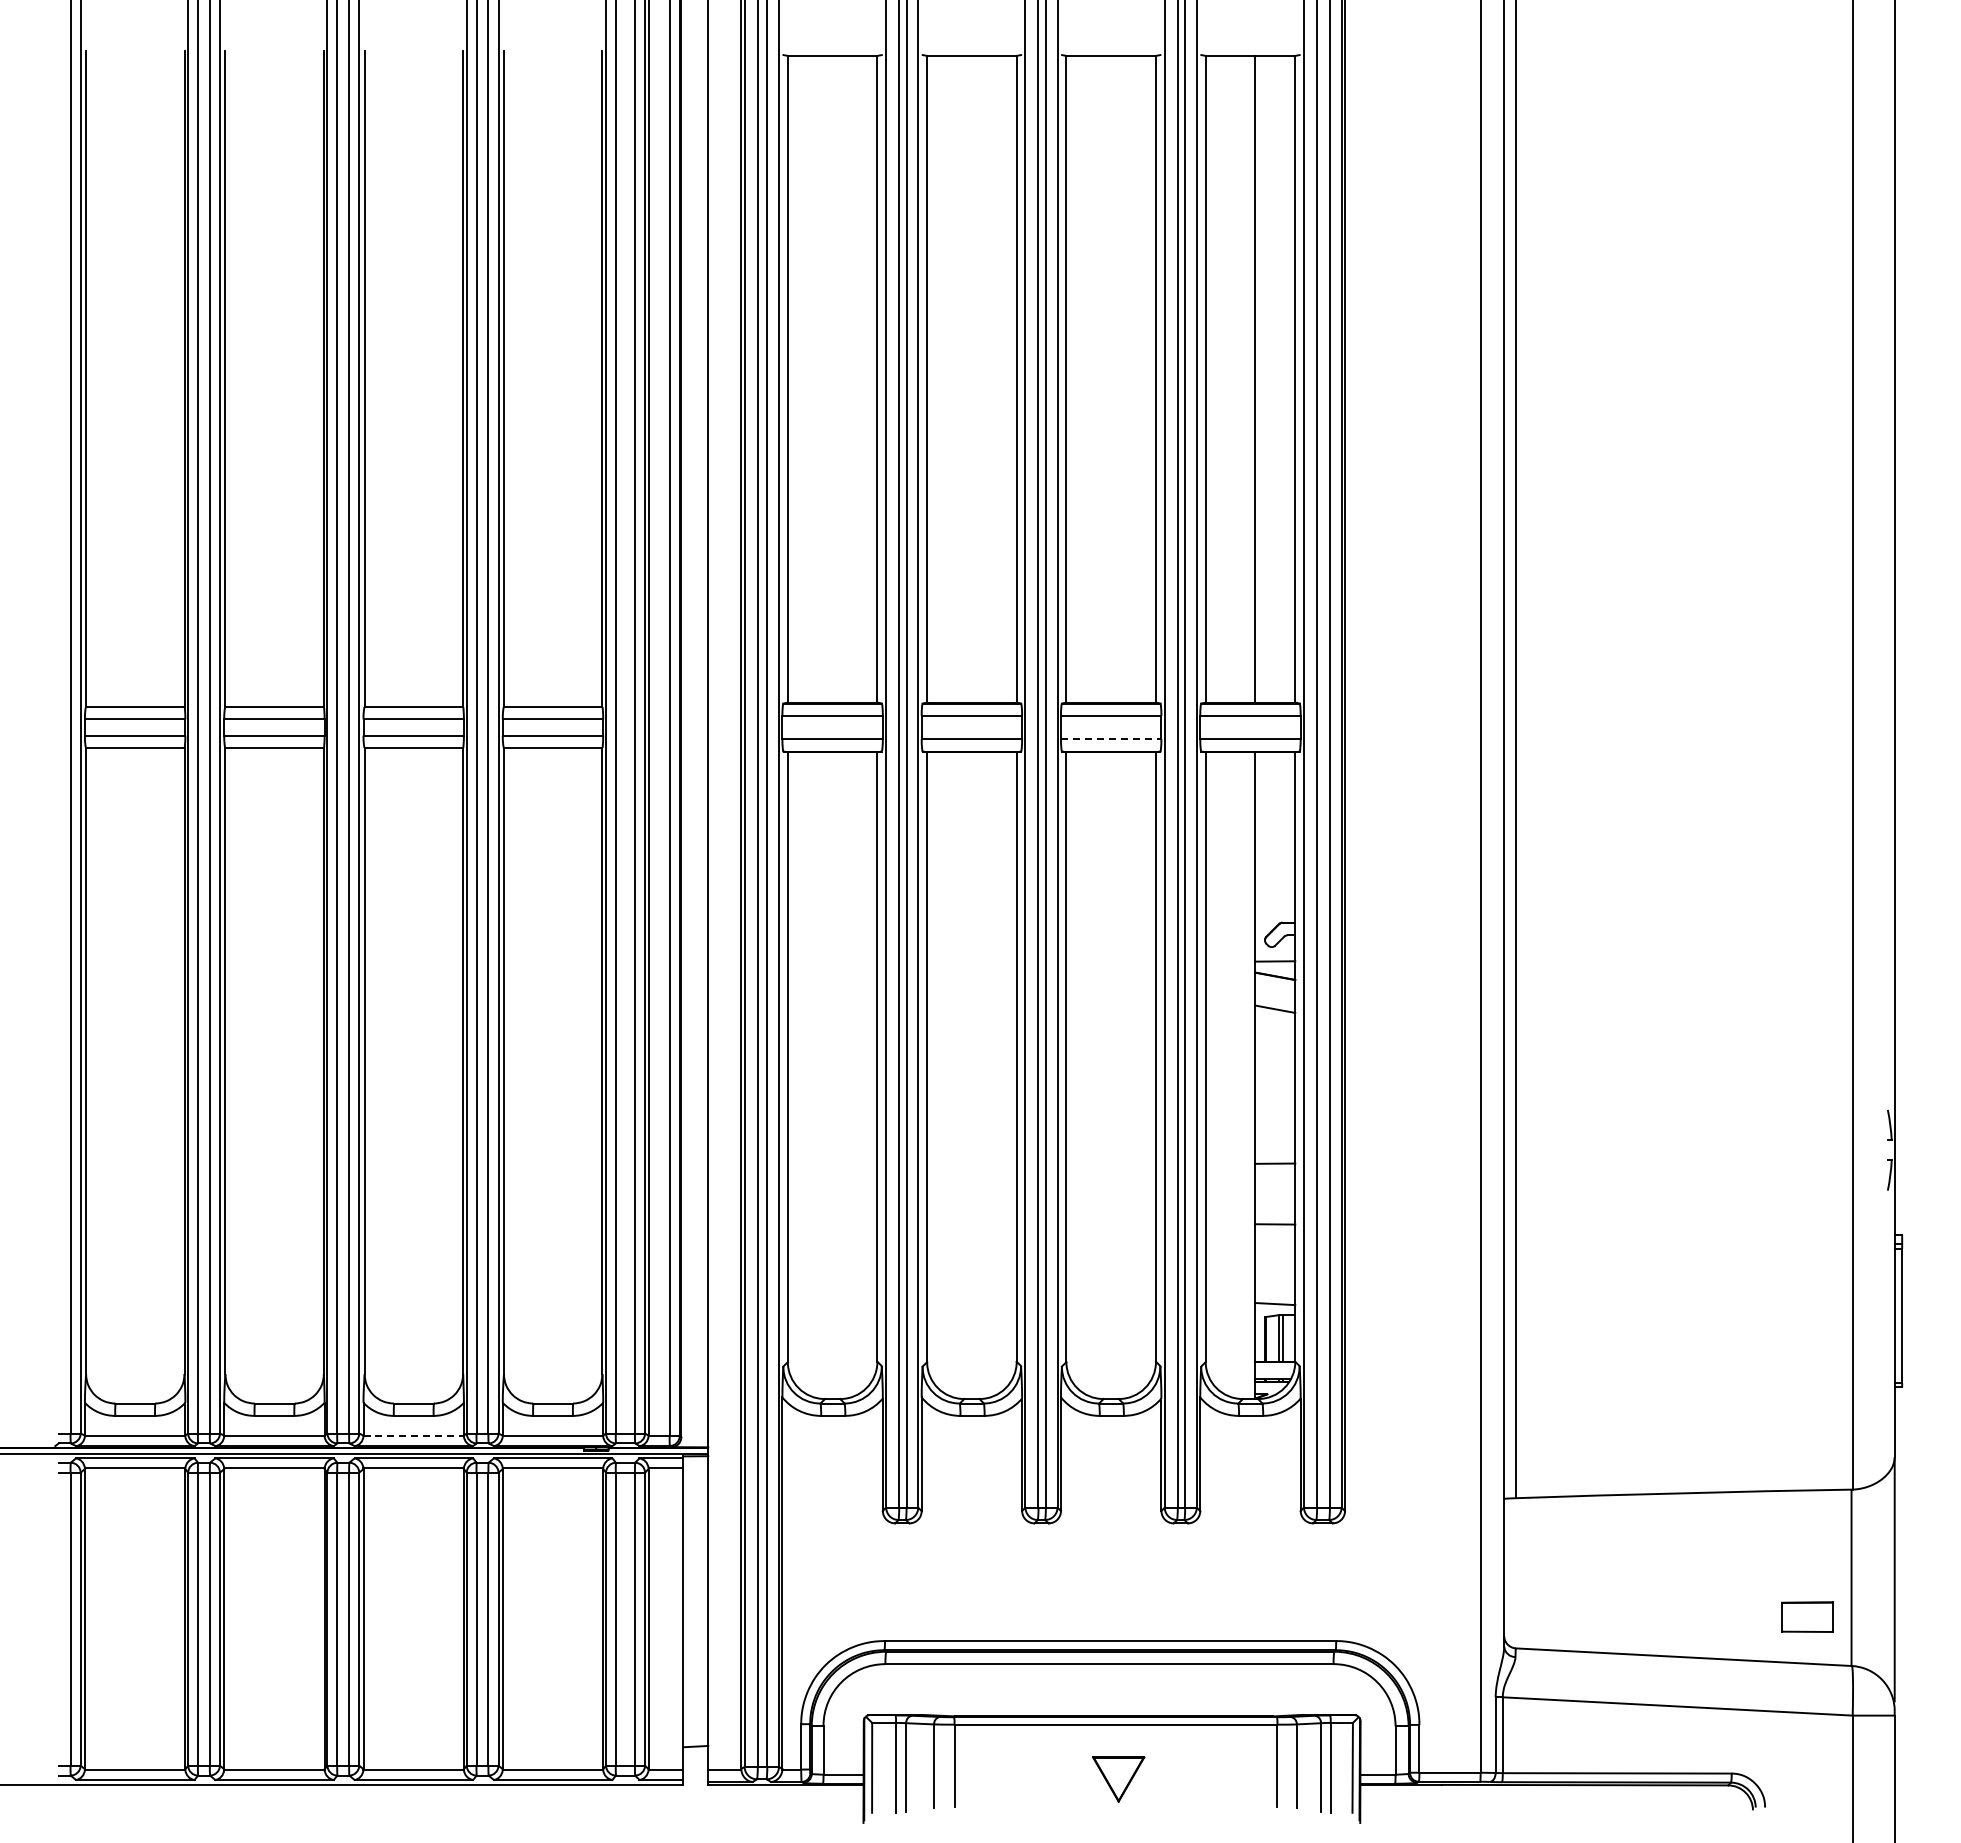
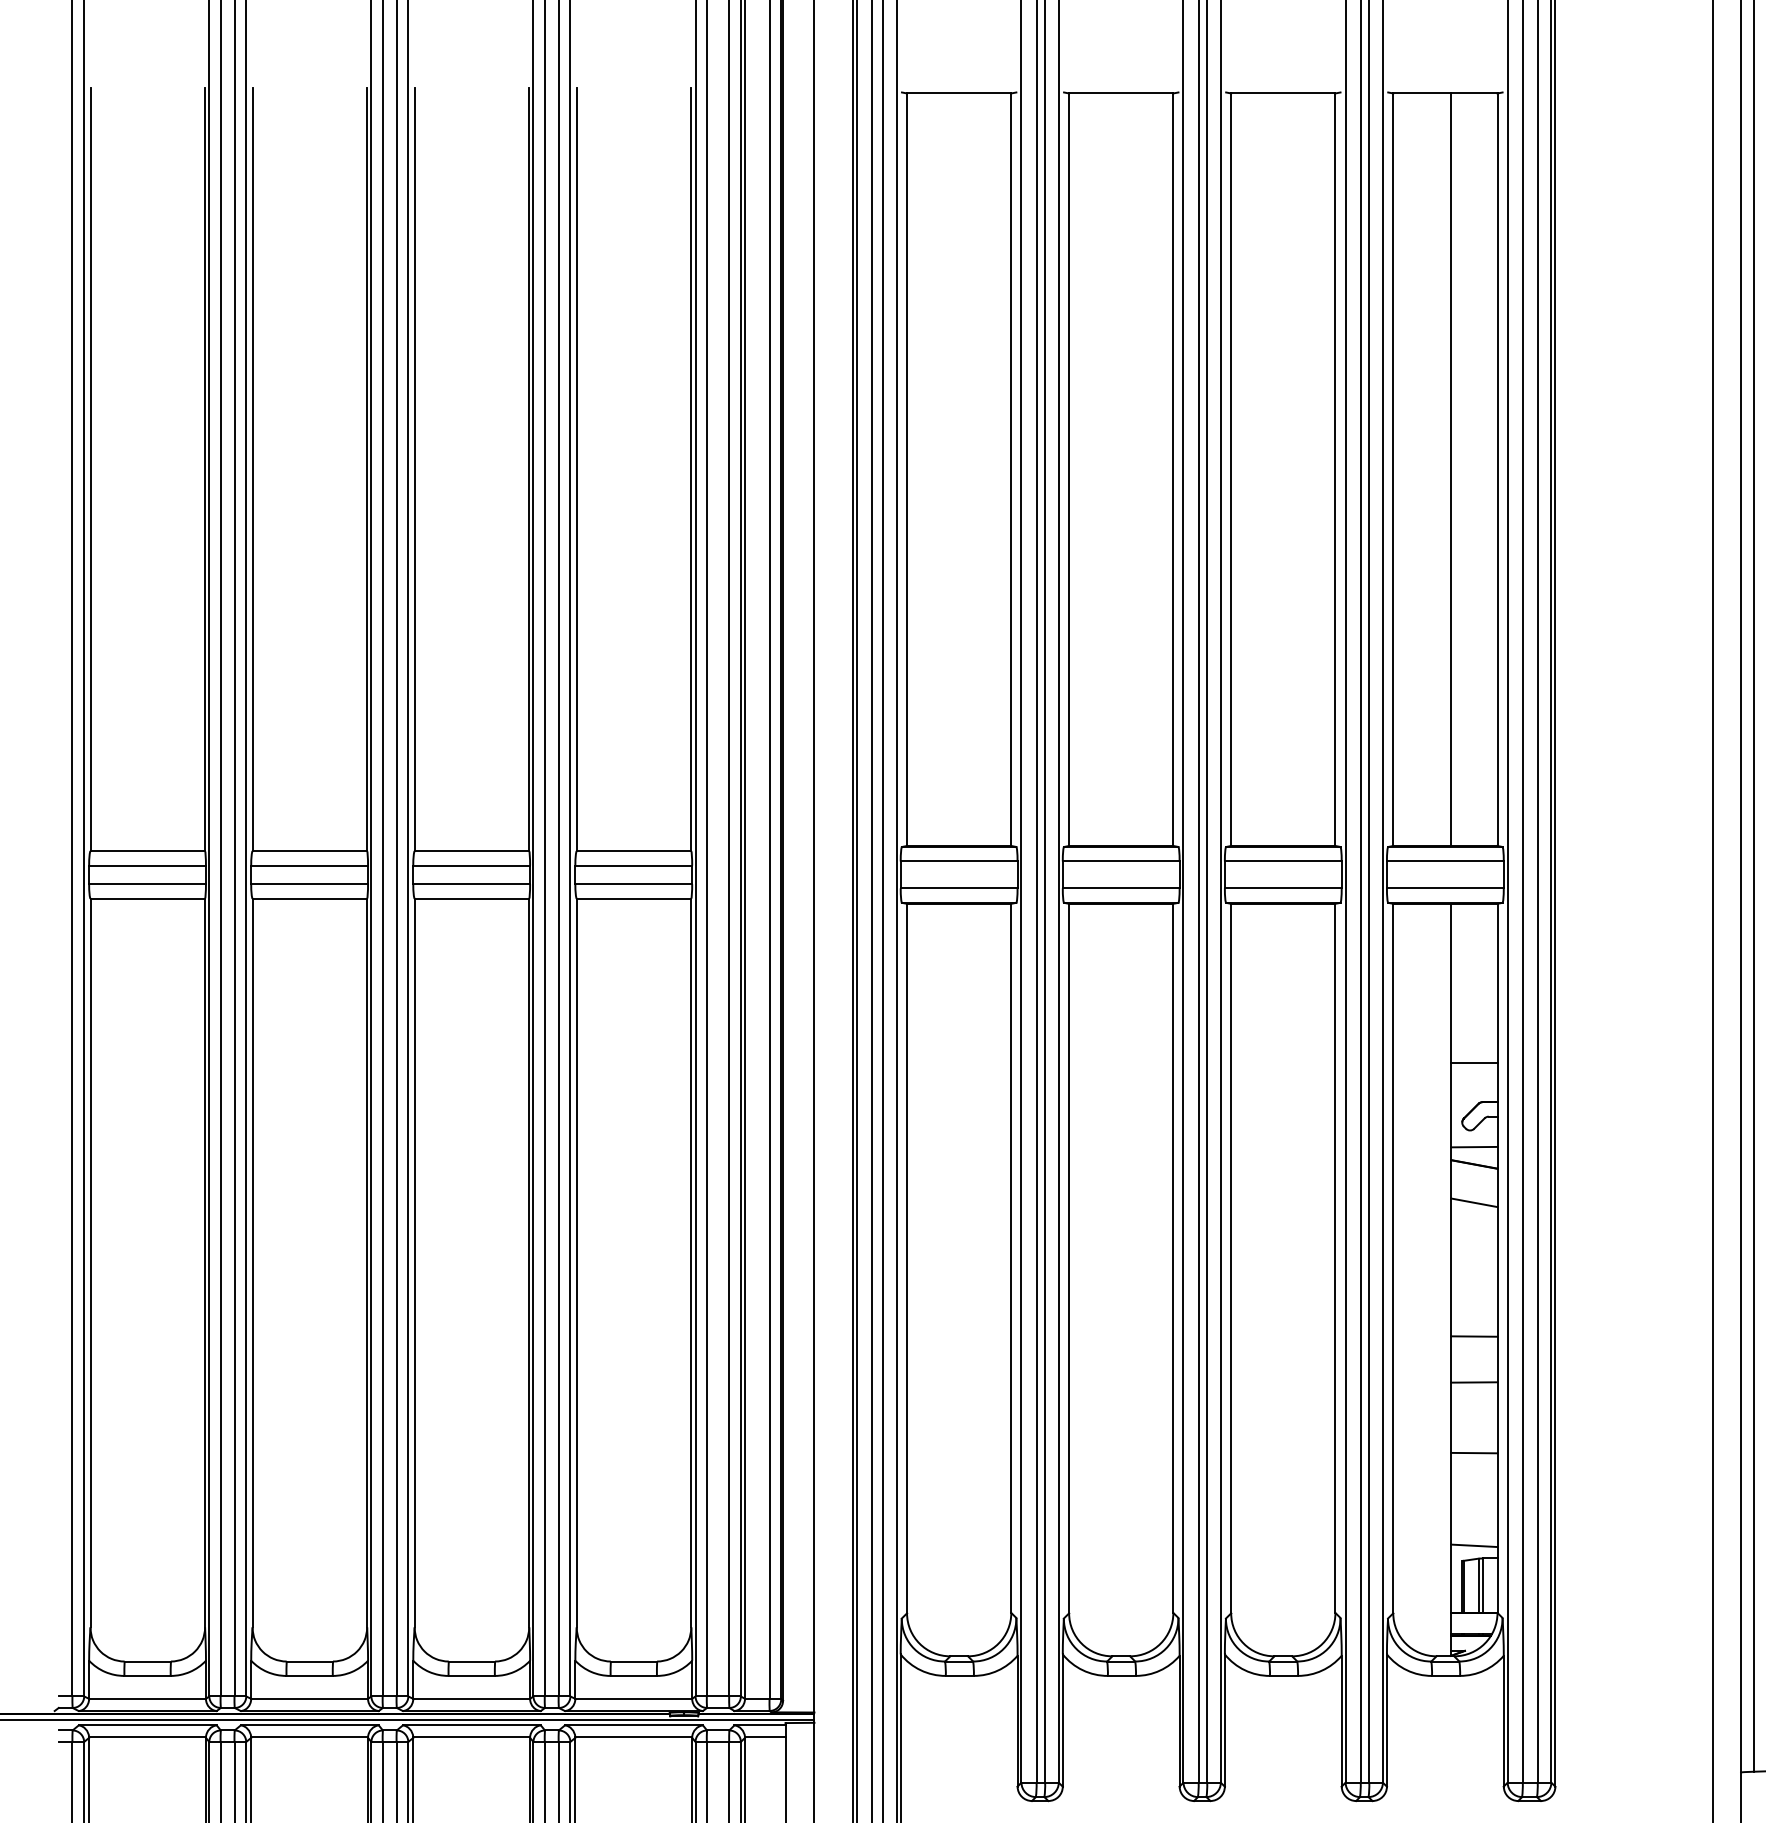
line: (1111, 739) -> (1283, 888), dashed -> solid
line: (1275, 889) -> (1474, 1063), added
line: (1275, 1124) -> (1474, 1336), added
line: (414, 1436) -> (472, 1699), dashed -> solid

